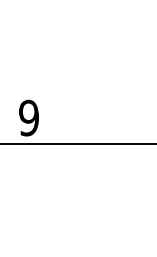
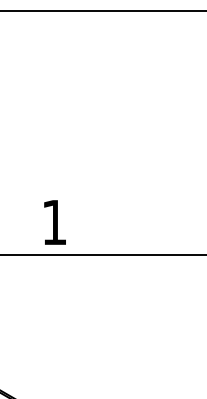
text: (29, 118) -> (54, 222), 9 -> 1

